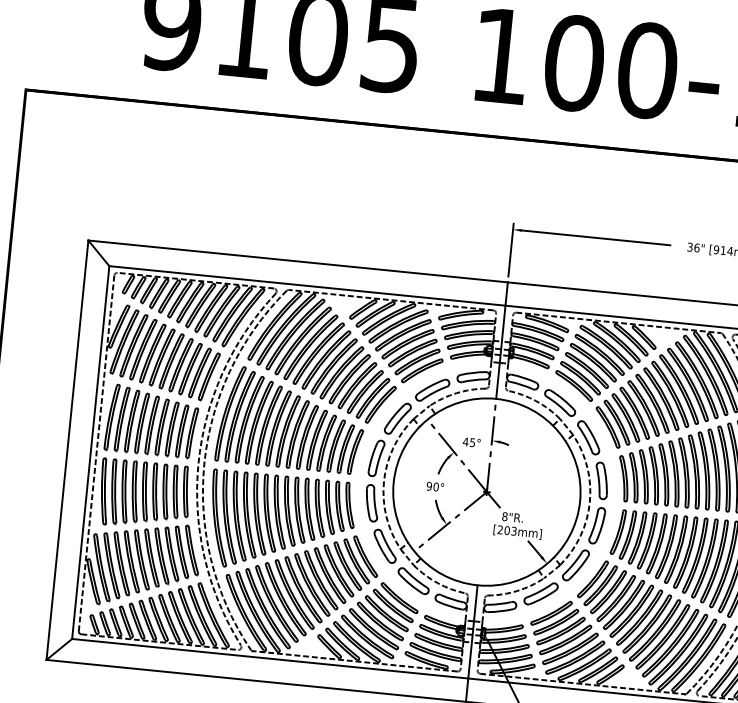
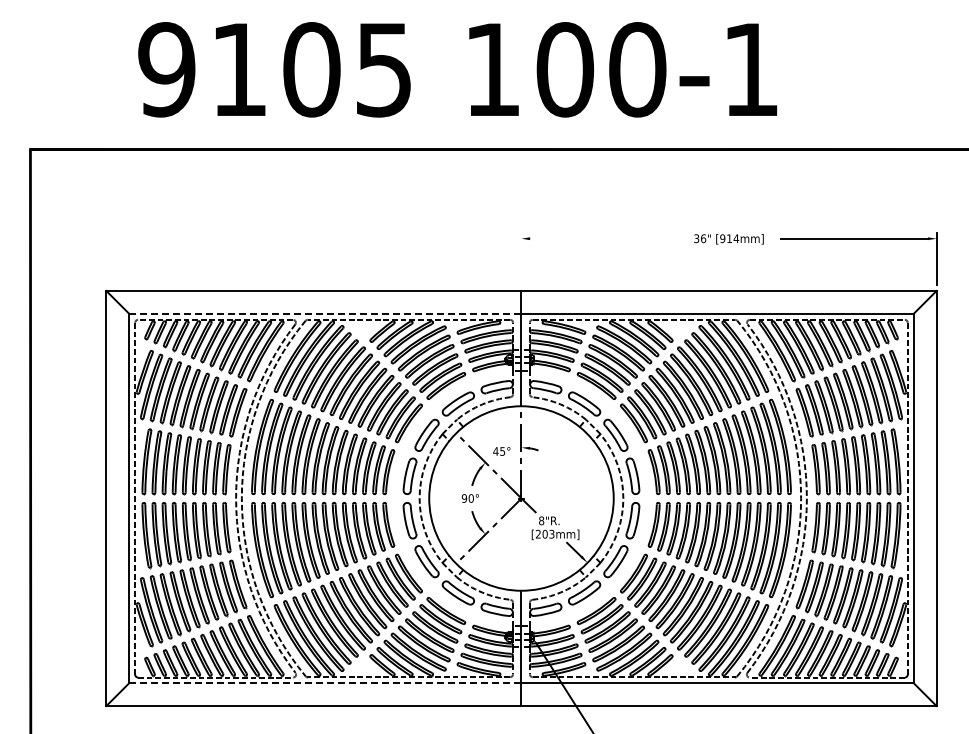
line: (595, 237) -> (603, 238), removed
line: (511, 249) -> (521, 258), removed
line: (306, 286) -> (324, 314), solid -> dashed
line: (269, 659) -> (324, 683), solid -> dashed

